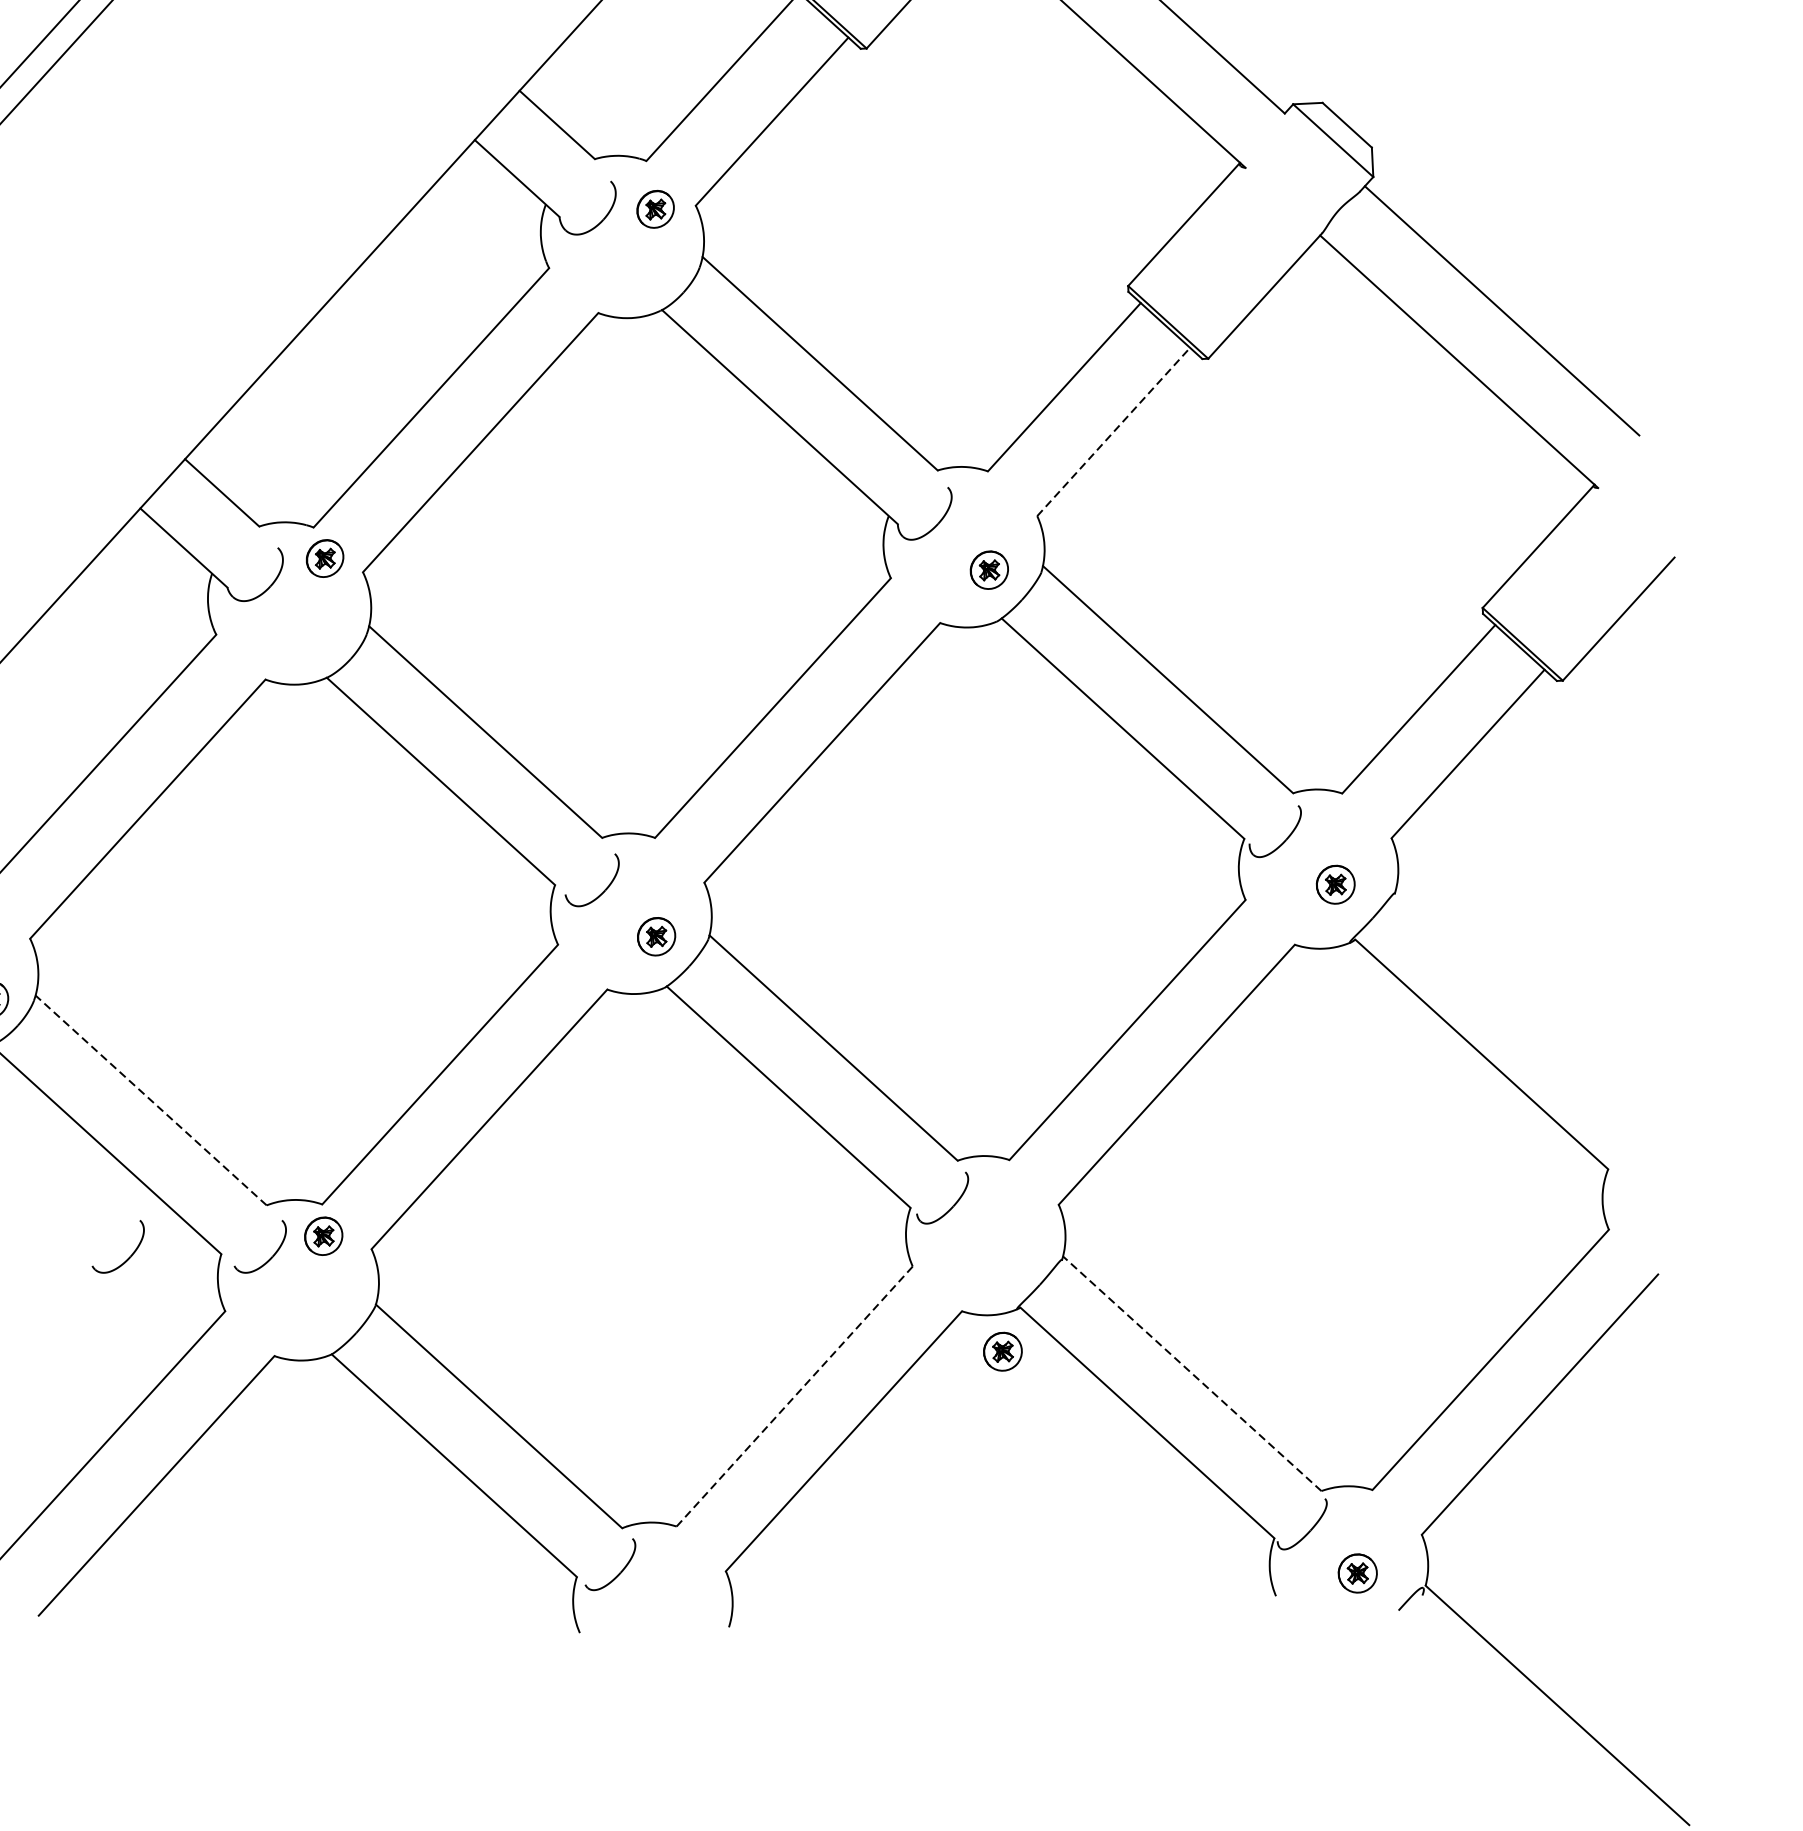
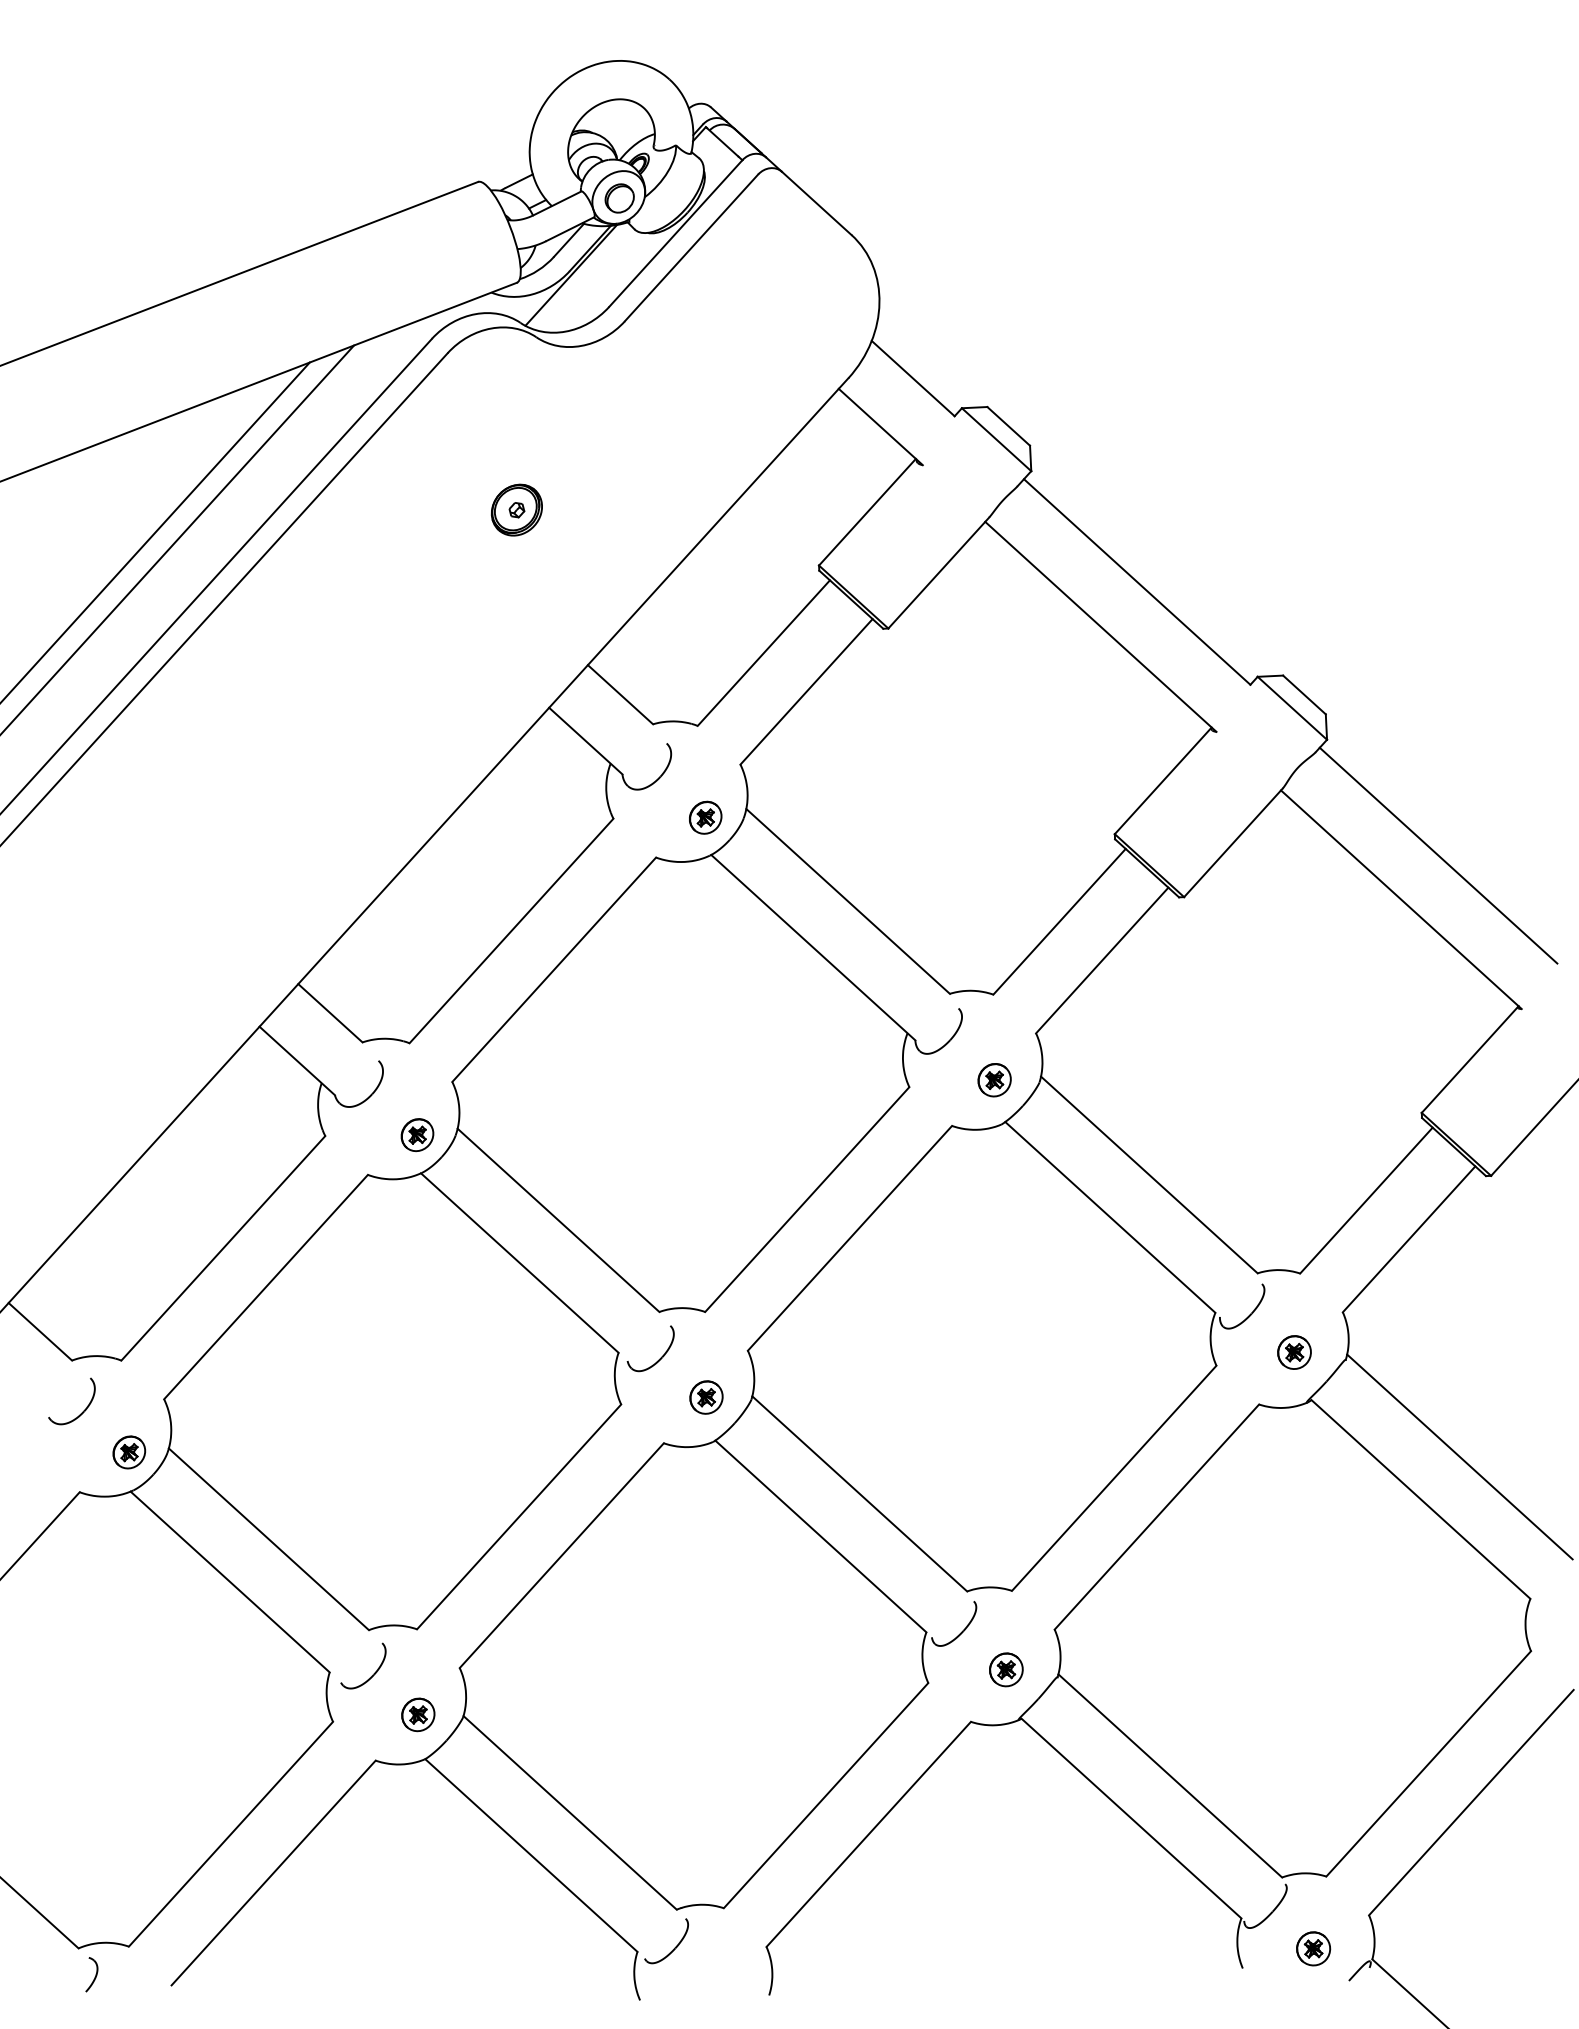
part: (655, 209) -> (705, 817), moved
line: (1113, 431) -> (1102, 960), dashed -> solid
part: (325, 558) -> (417, 1135), moved
line: (1526, 1004) -> (1459, 1456), added
line: (150, 1099) -> (268, 1538), dashed -> solid
part: (323, 1235) -> (418, 1714), moved
part: (128, 1256) -> (249, 1674), removed
part: (1003, 1351) -> (1006, 1669), moved
line: (1191, 1373) -> (1169, 1775), dashed -> solid
line: (795, 1396) -> (826, 1795), dashed -> solid

